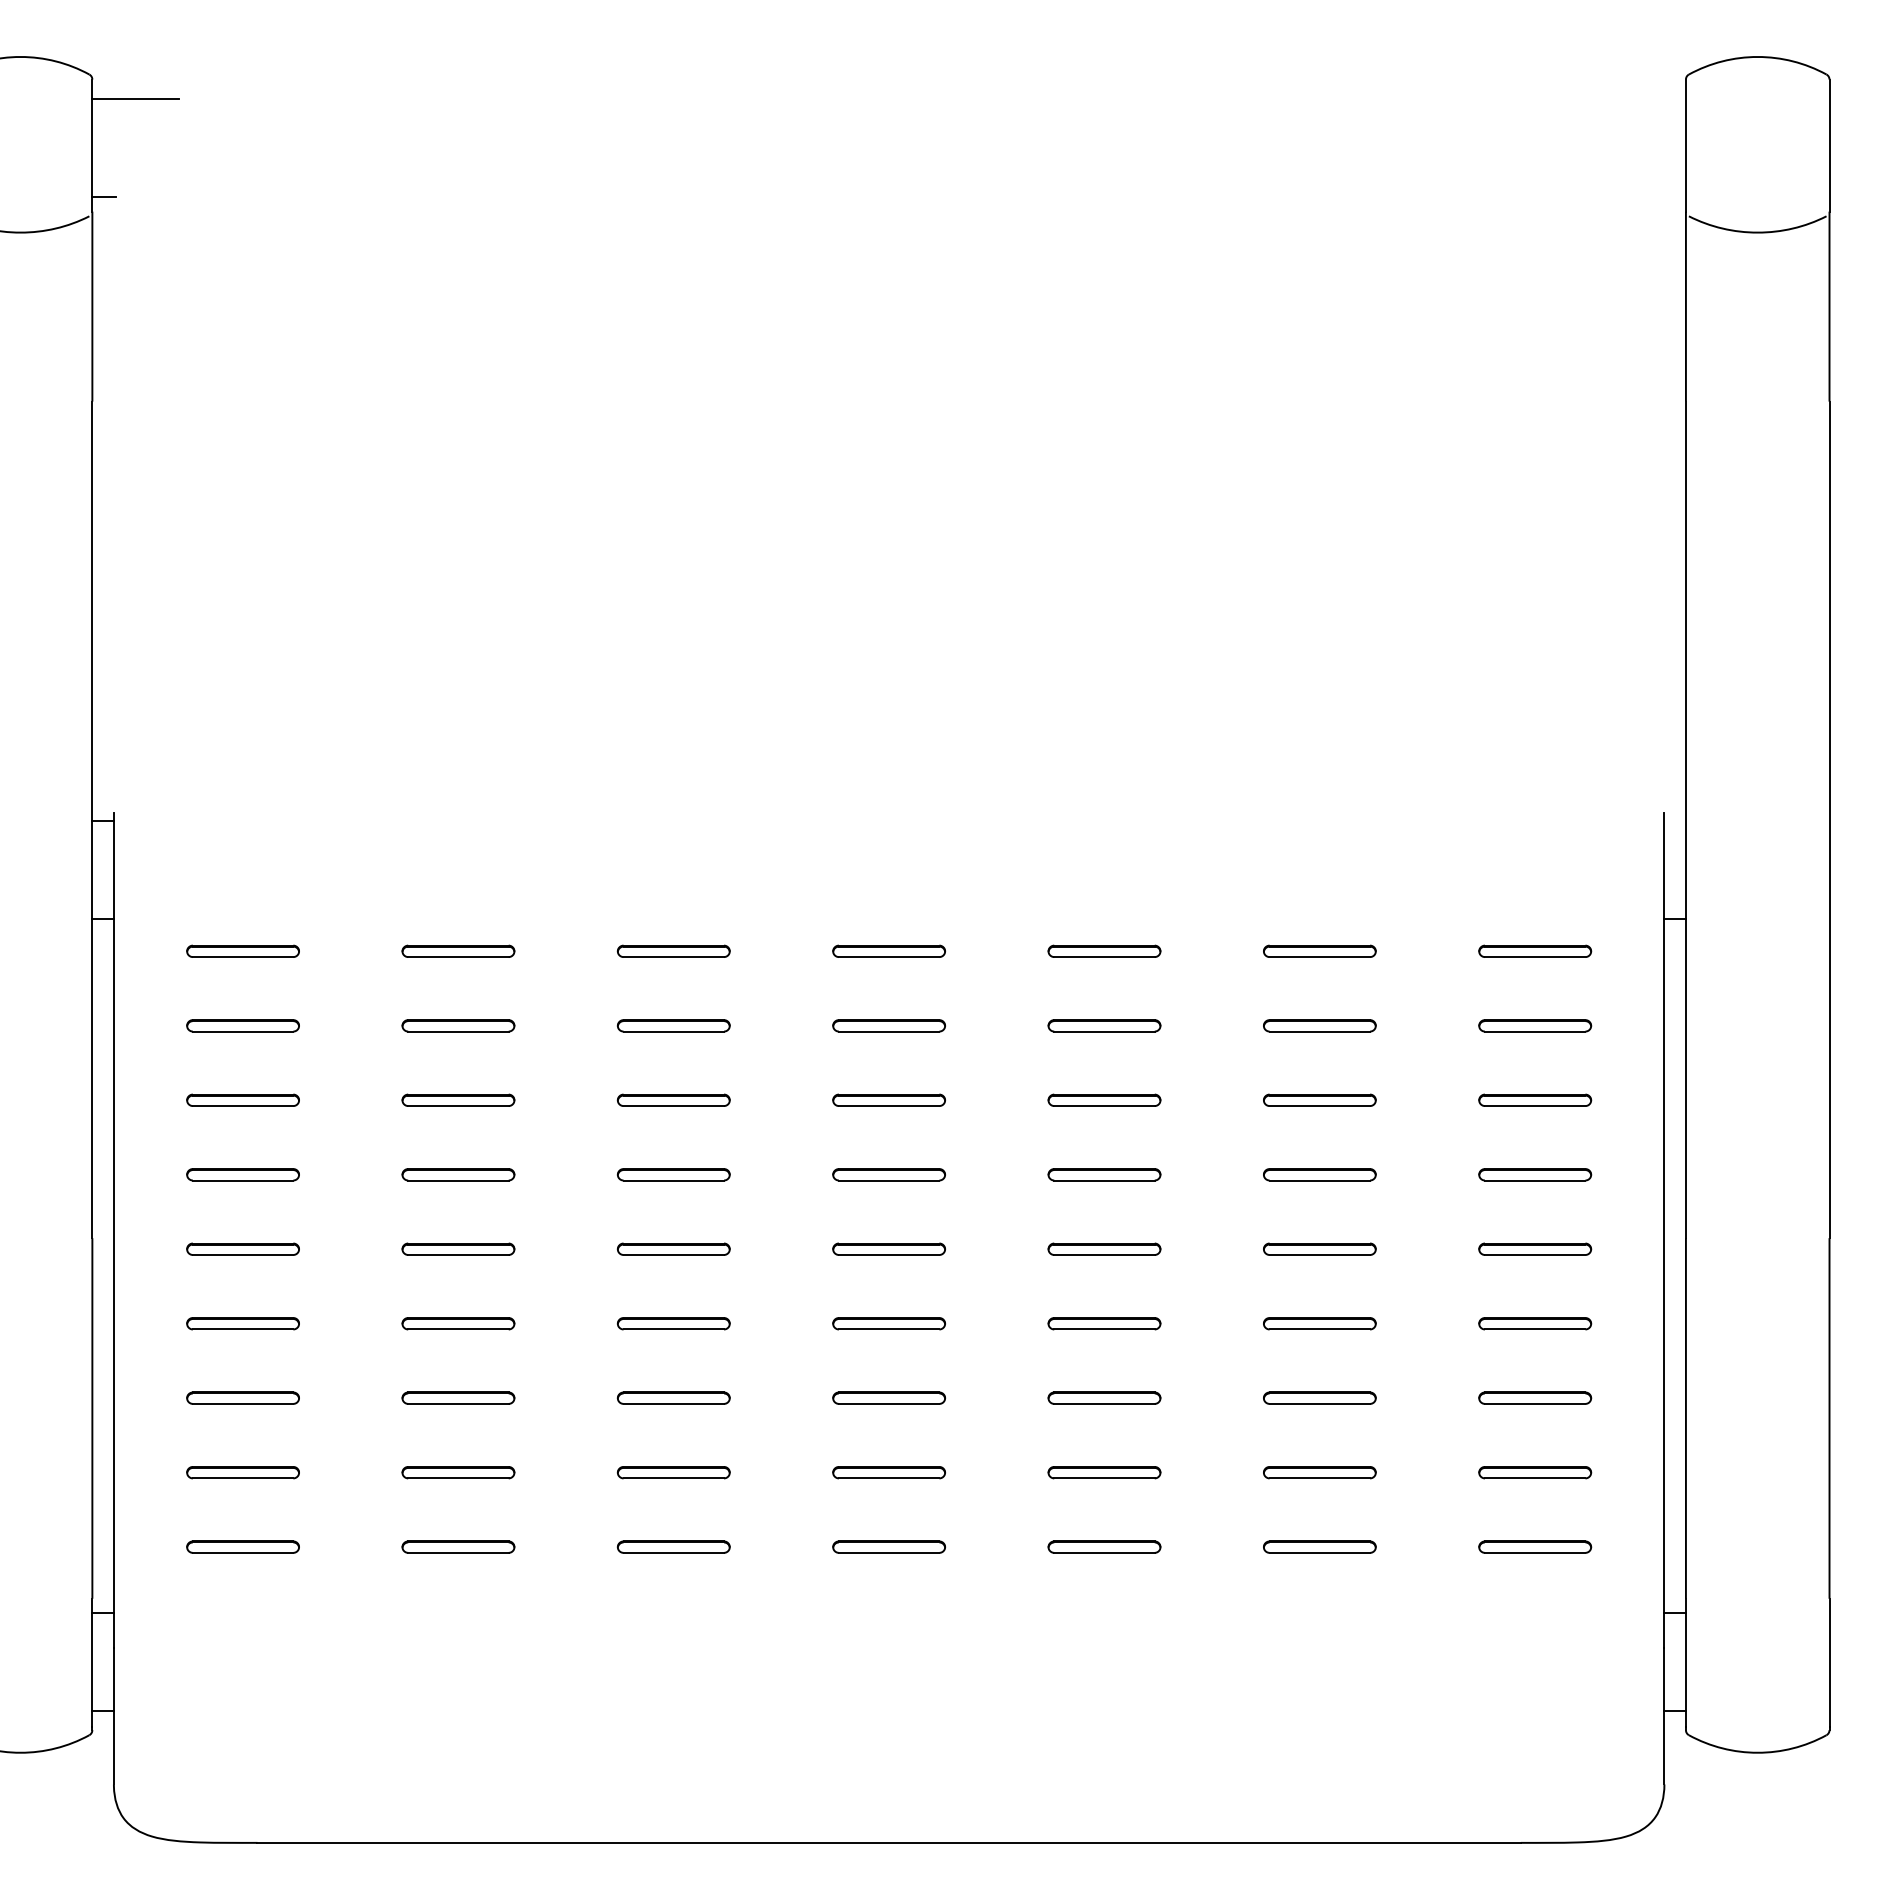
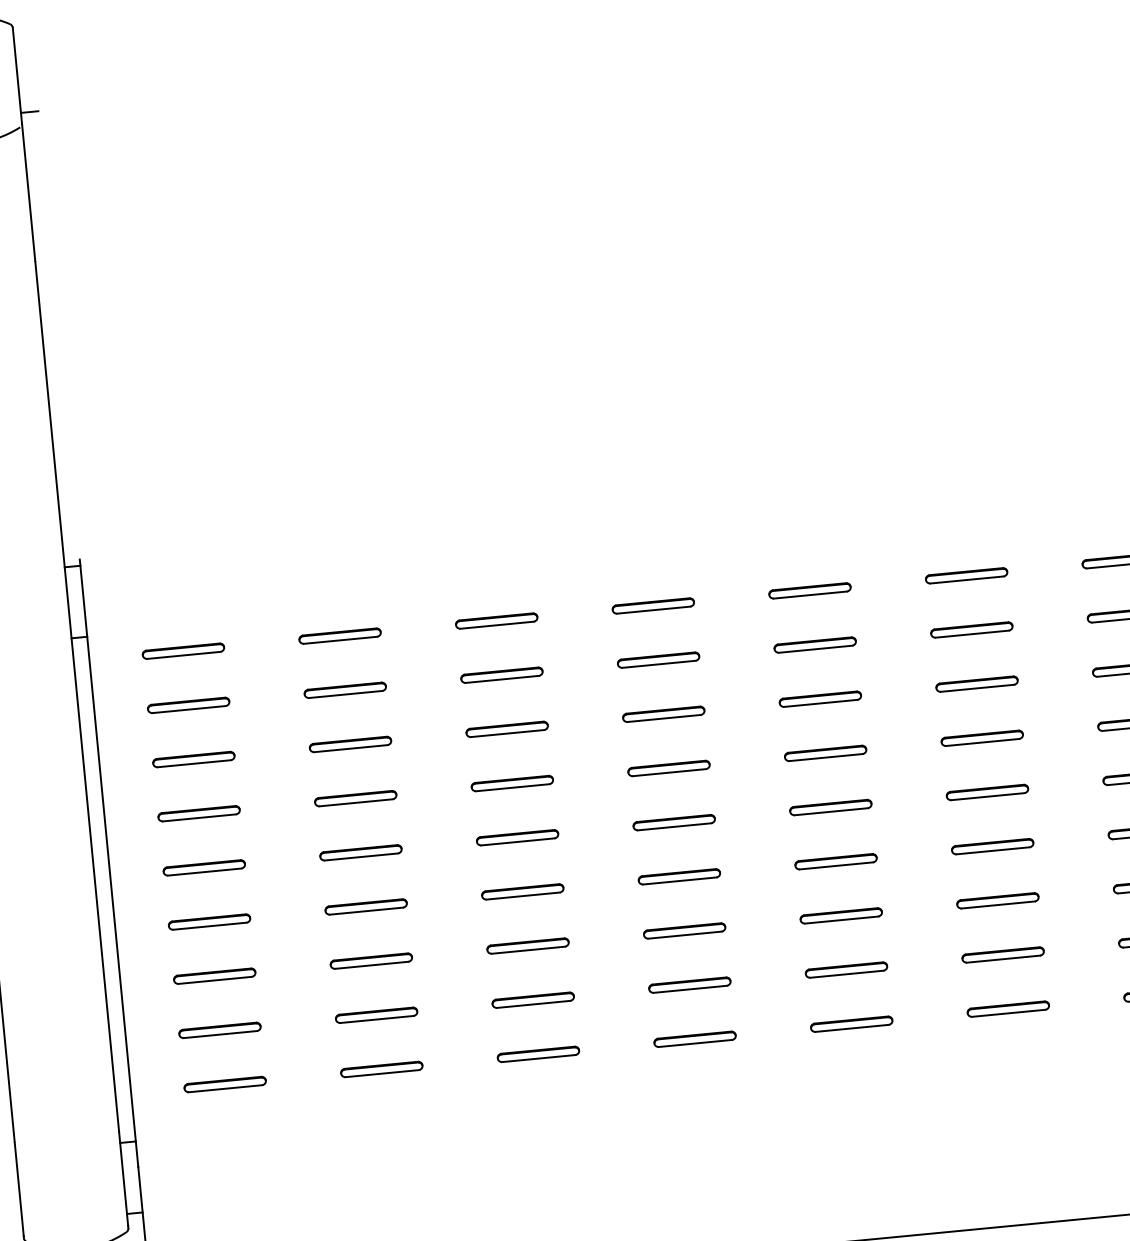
line: (135, 99) -> (45, 39), removed

